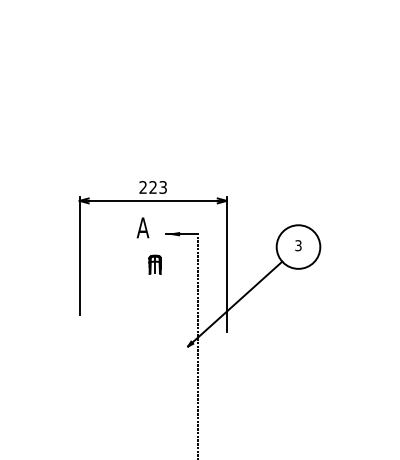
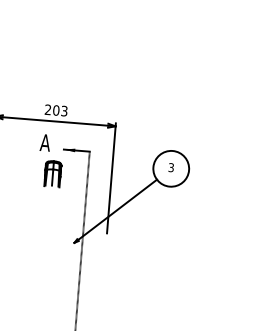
text: (153, 187) -> (56, 110), 223 -> 203
part: (154, 264) -> (52, 173), size x1.67

